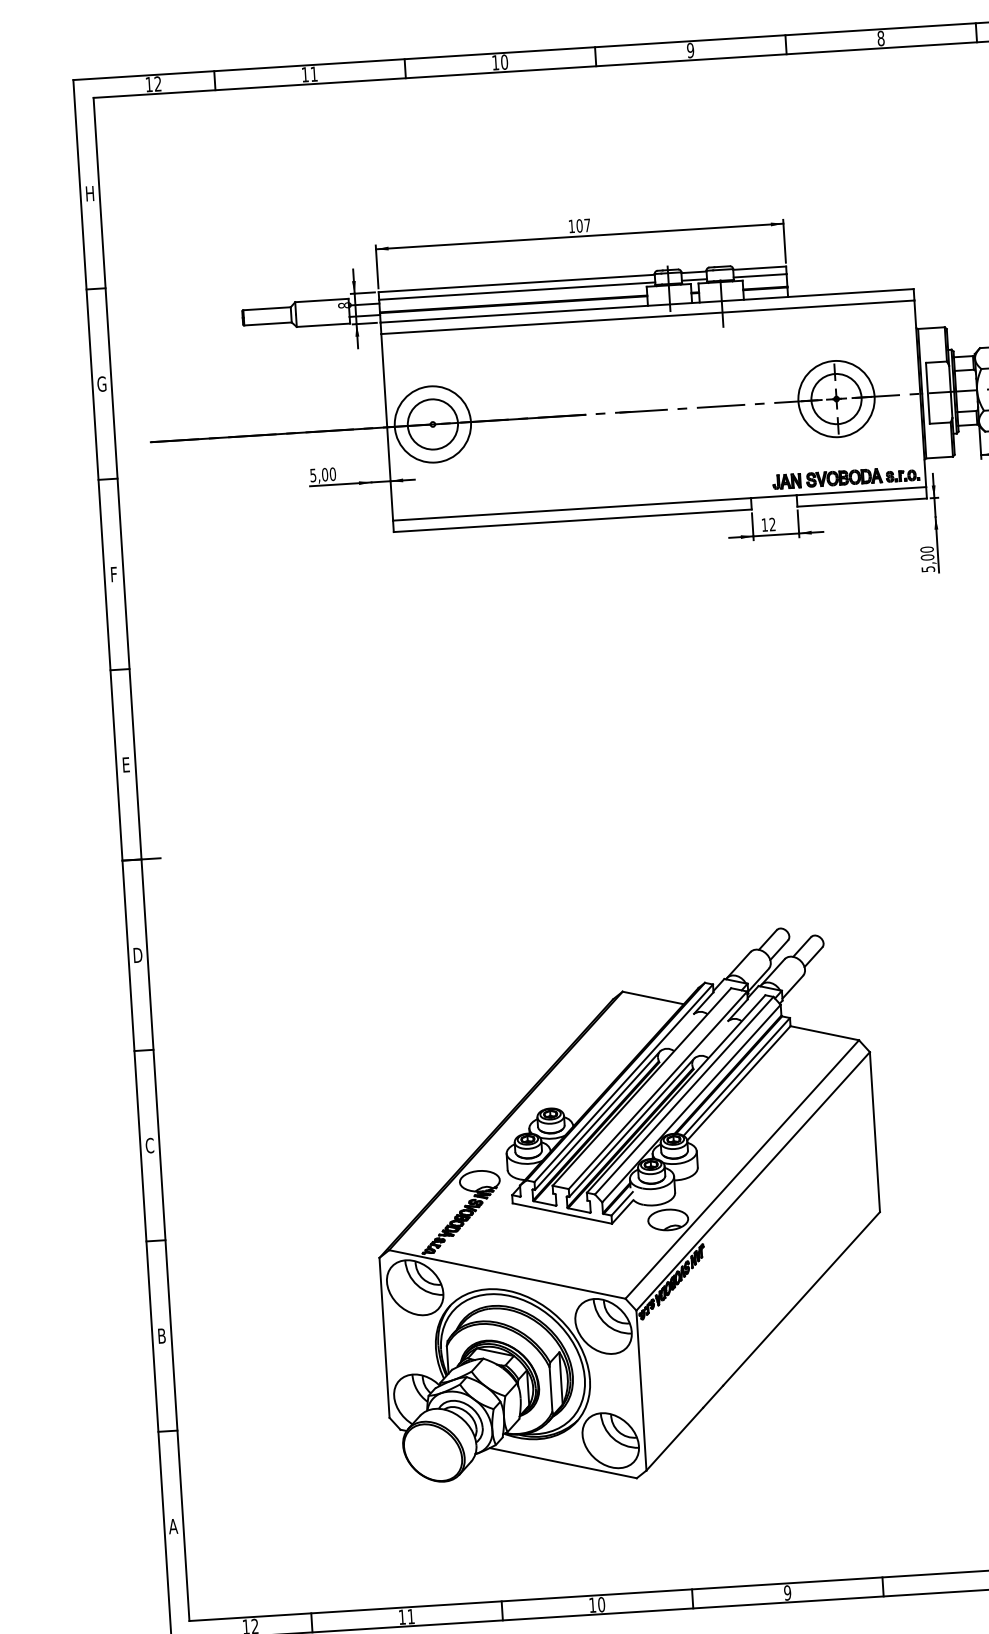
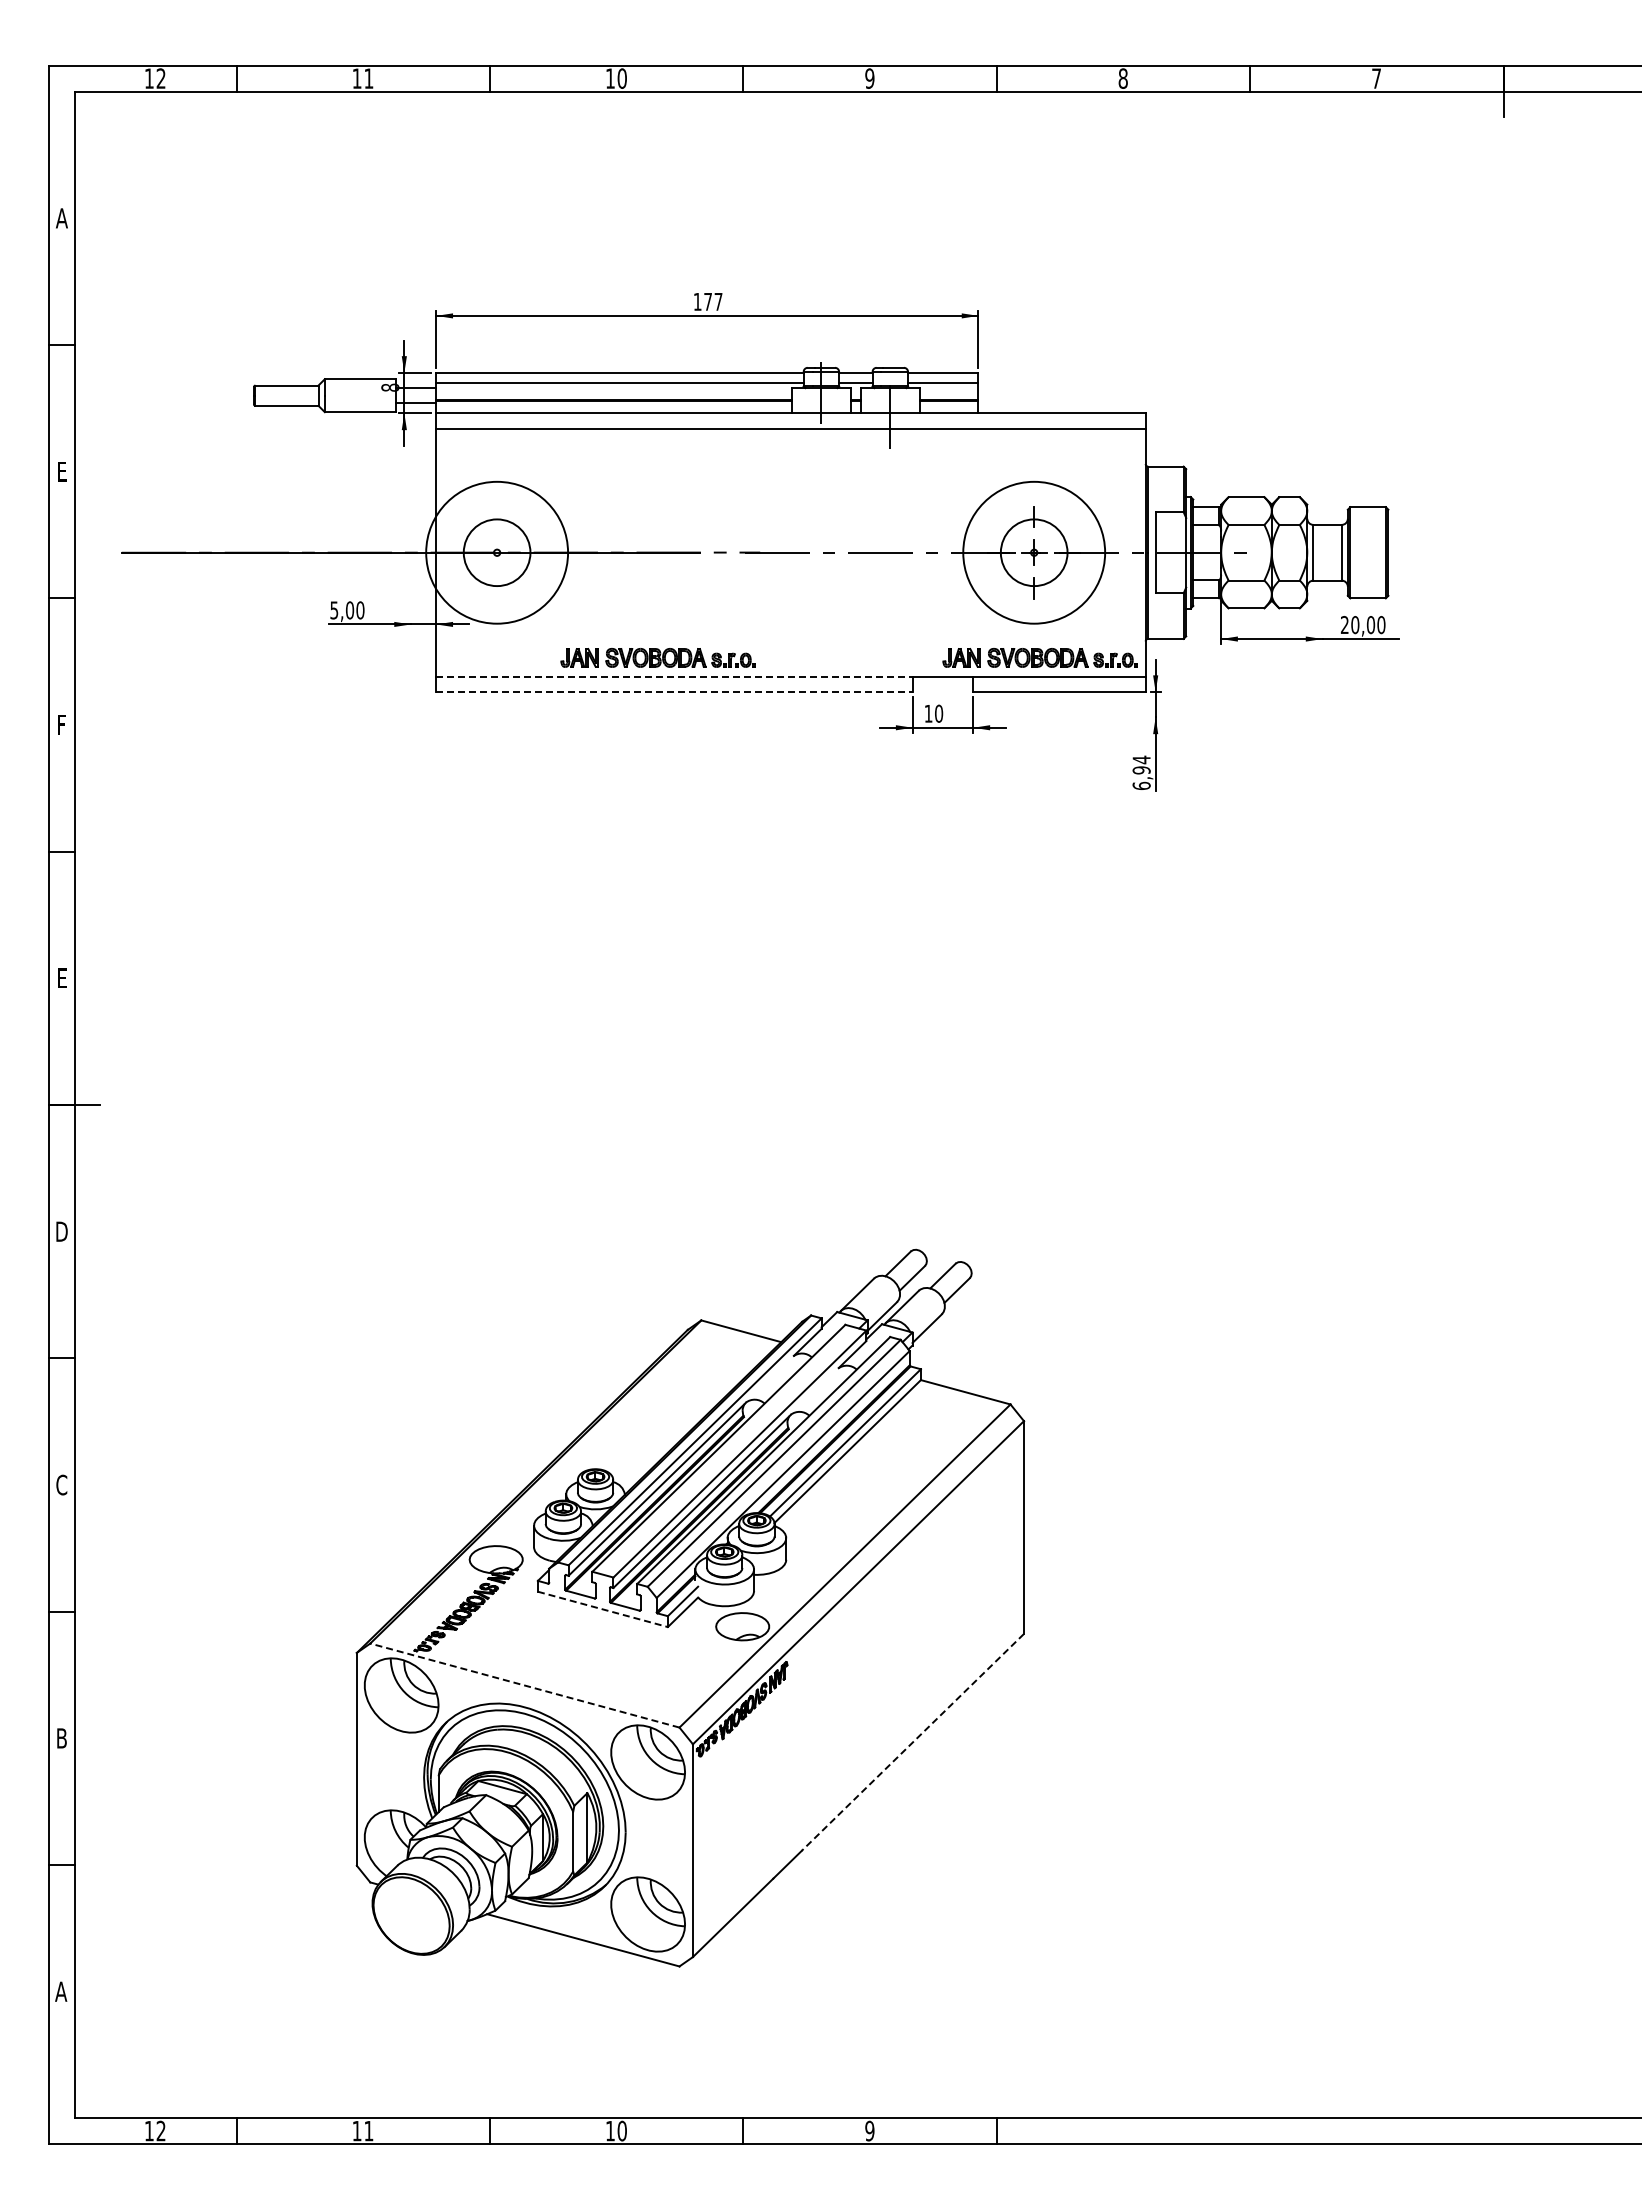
text: (89, 193) -> (61, 218), H -> A
text: (579, 225) -> (708, 301), 107 -> 177
text: (101, 383) -> (61, 471), G -> E
circle: (835, 398) -> (1033, 552), size x1.4
circle: (432, 424) -> (496, 552), size x1.4
part: (558, 495) -> (657, 657), added
line: (572, 509) -> (674, 676), solid -> dashed
line: (572, 521) -> (674, 692), solid -> dashed
text: (772, 524) -> (939, 713), 12 -> 10
text: (927, 559) -> (1141, 772), 5,00 -> 6,94
line: (562, 1213) -> (603, 1609), solid -> dashed
line: (507, 1274) -> (524, 1685), solid -> dashed
line: (801, 1298) -> (912, 1742), solid -> dashed

